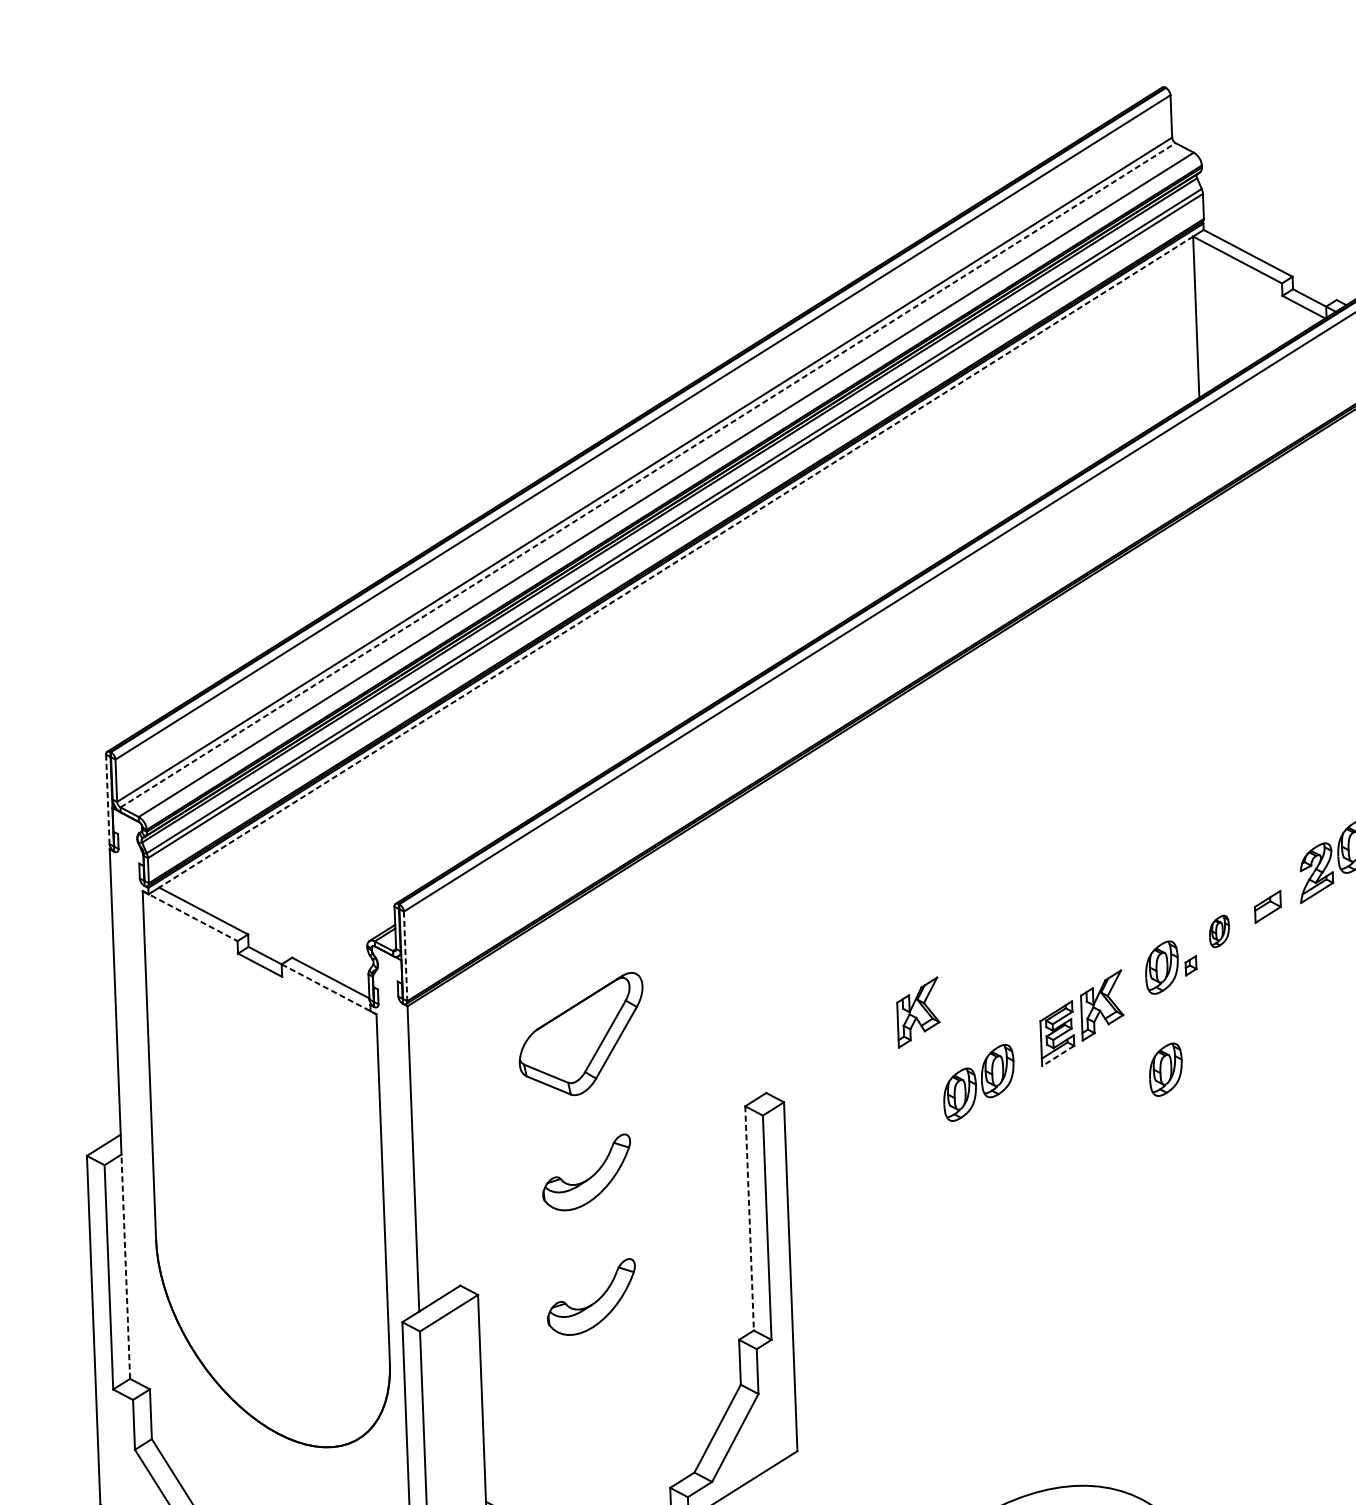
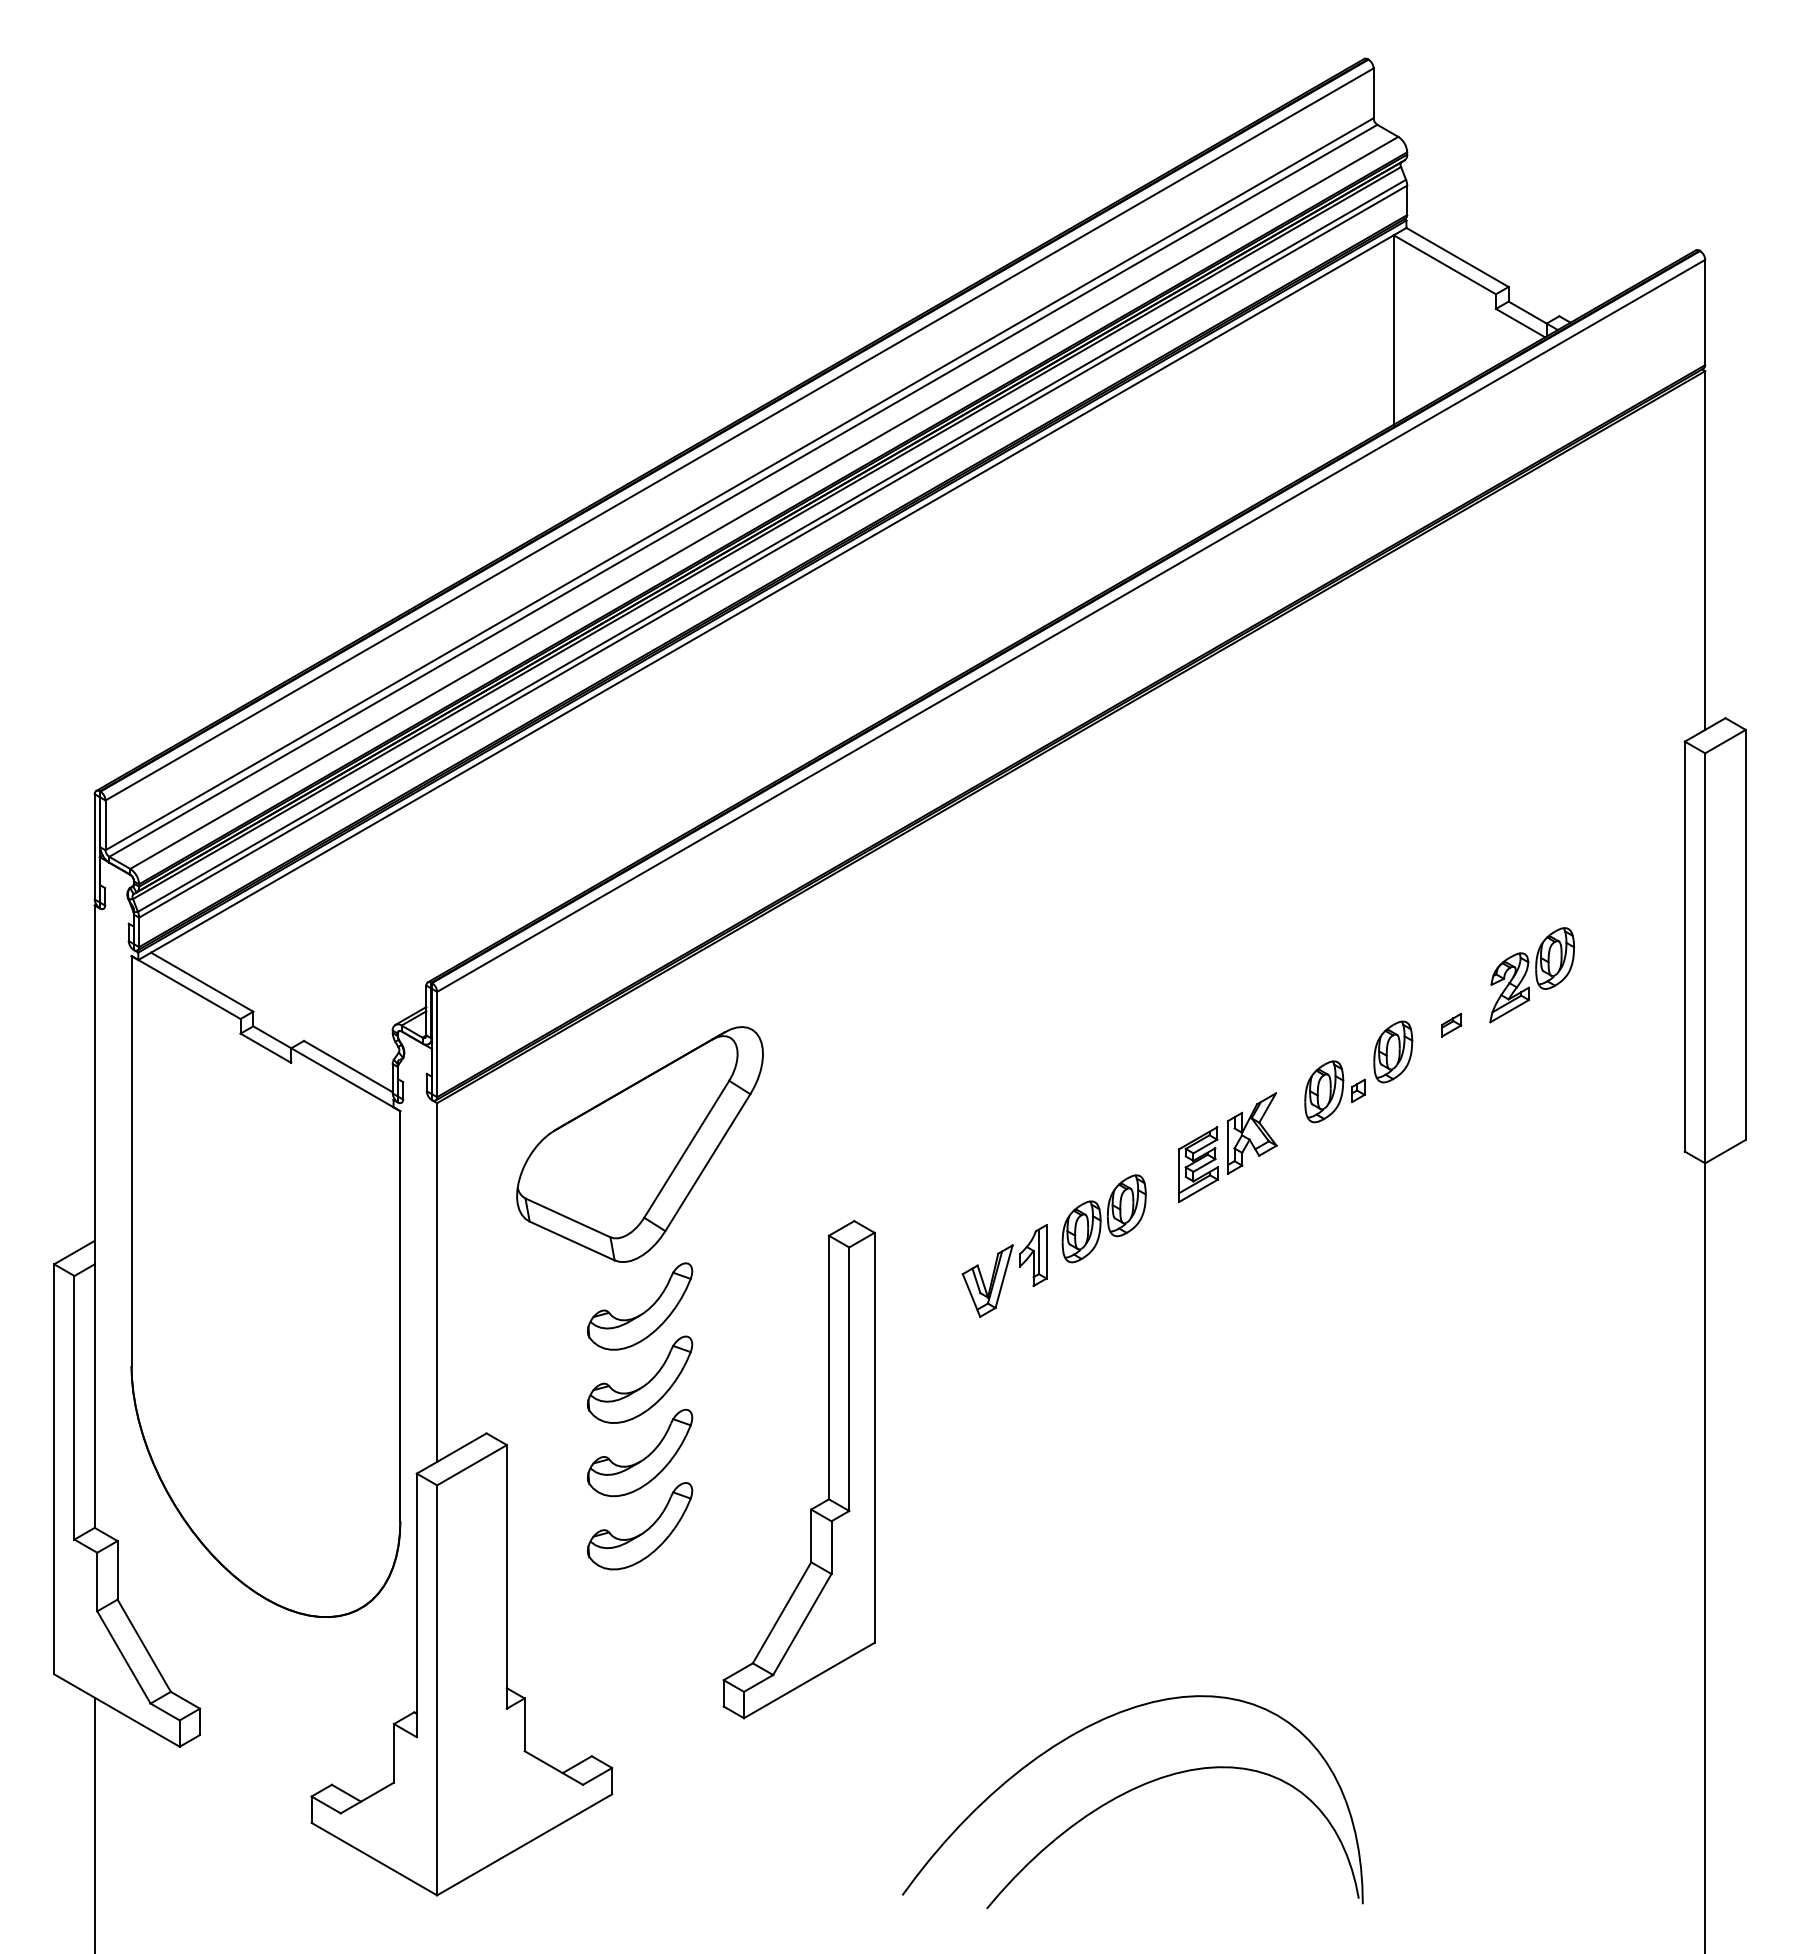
line: (648, 474) -> (743, 490), dashed -> solid
line: (676, 562) -> (772, 594), dashed -> solid
line: (107, 799) -> (94, 846), dashed -> solid
part: (1268, 906) -> (1451, 1024), size x0.62
line: (190, 916) -> (186, 987), dashed -> solid
part: (1219, 931) -> (1393, 1051), size x1.67
line: (405, 956) -> (437, 1044), dashed -> solid
line: (328, 989) -> (345, 1079), dashed -> solid
part: (917, 1012) -> (1035, 1133), removed
part: (581, 1034) -> (639, 1144), size x1.67
line: (1058, 1056) -> (1198, 1191), dashed -> solid
part: (1166, 1069) -> (1324, 1211), removed
part: (895, 1130) -> (1004, 1270), added
line: (749, 1218) -> (828, 1367), dashed -> solid
part: (593, 1238) -> (644, 1384), added
line: (125, 1267) -> (94, 1396), dashed -> solid
part: (597, 1364) -> (643, 1531), added

